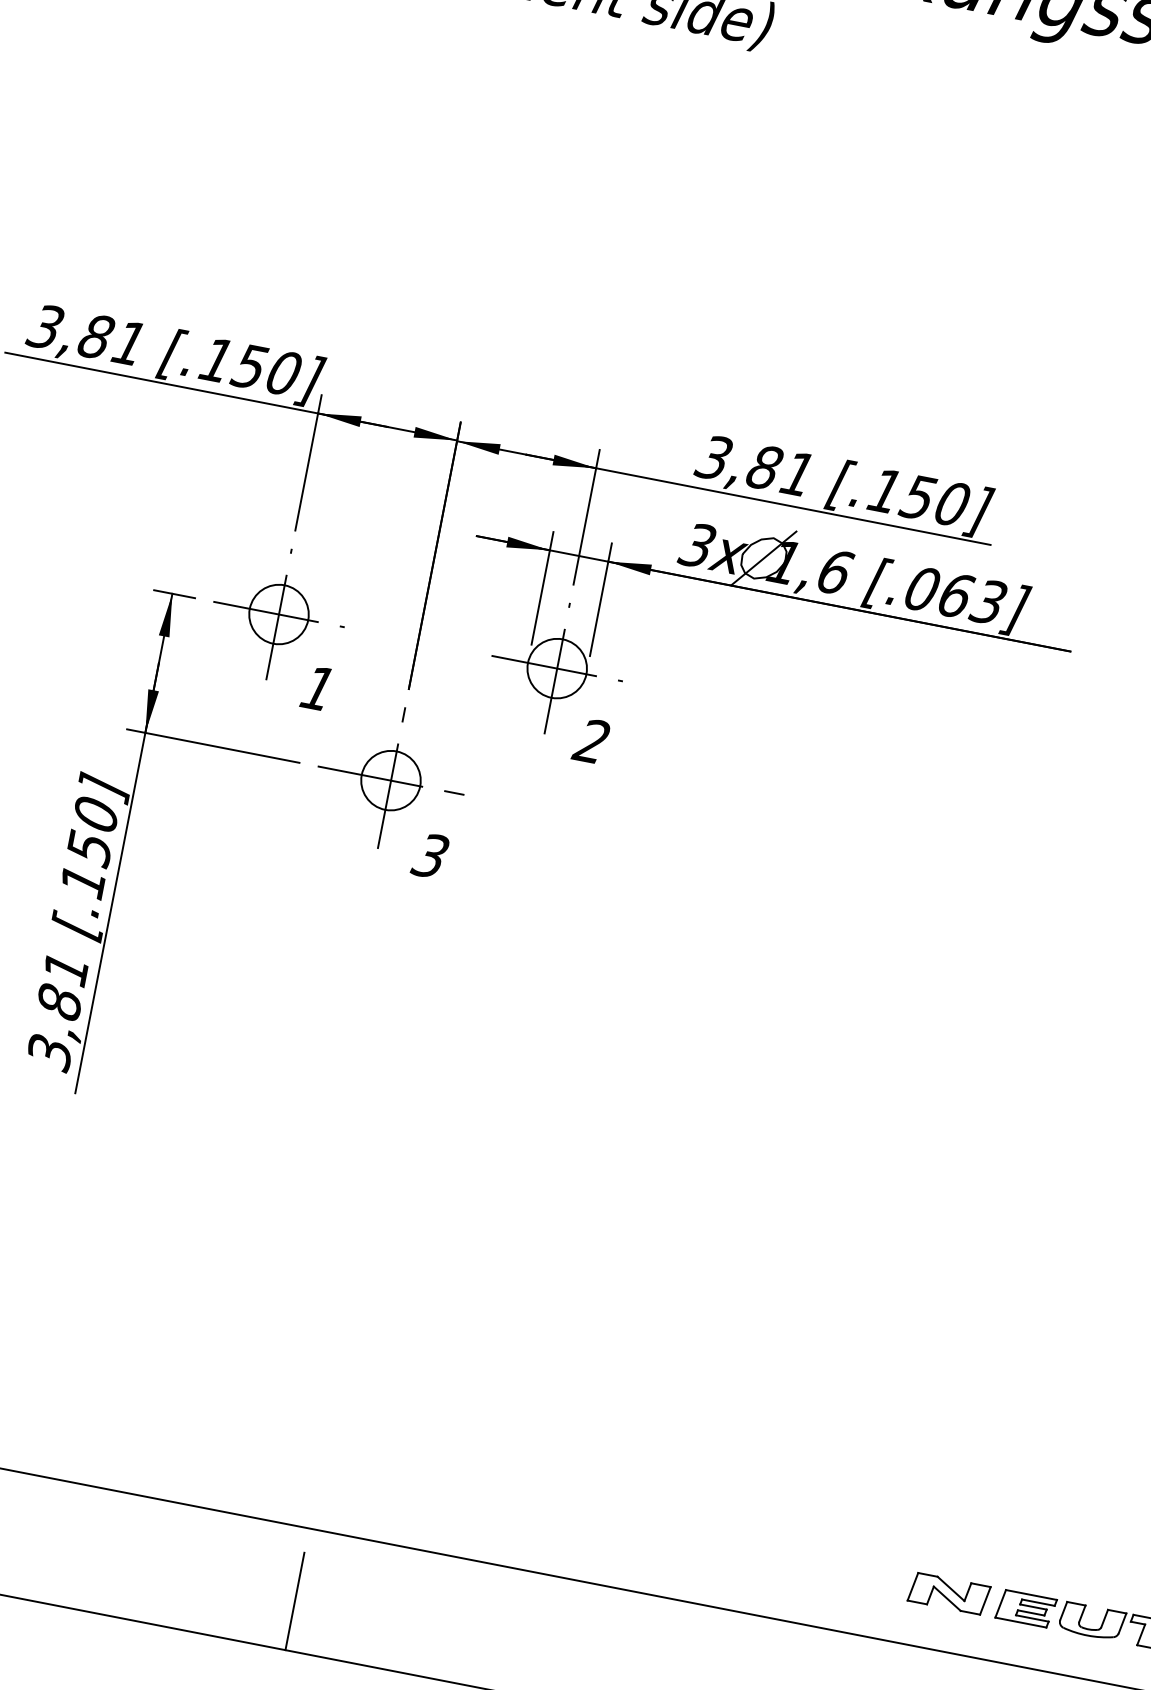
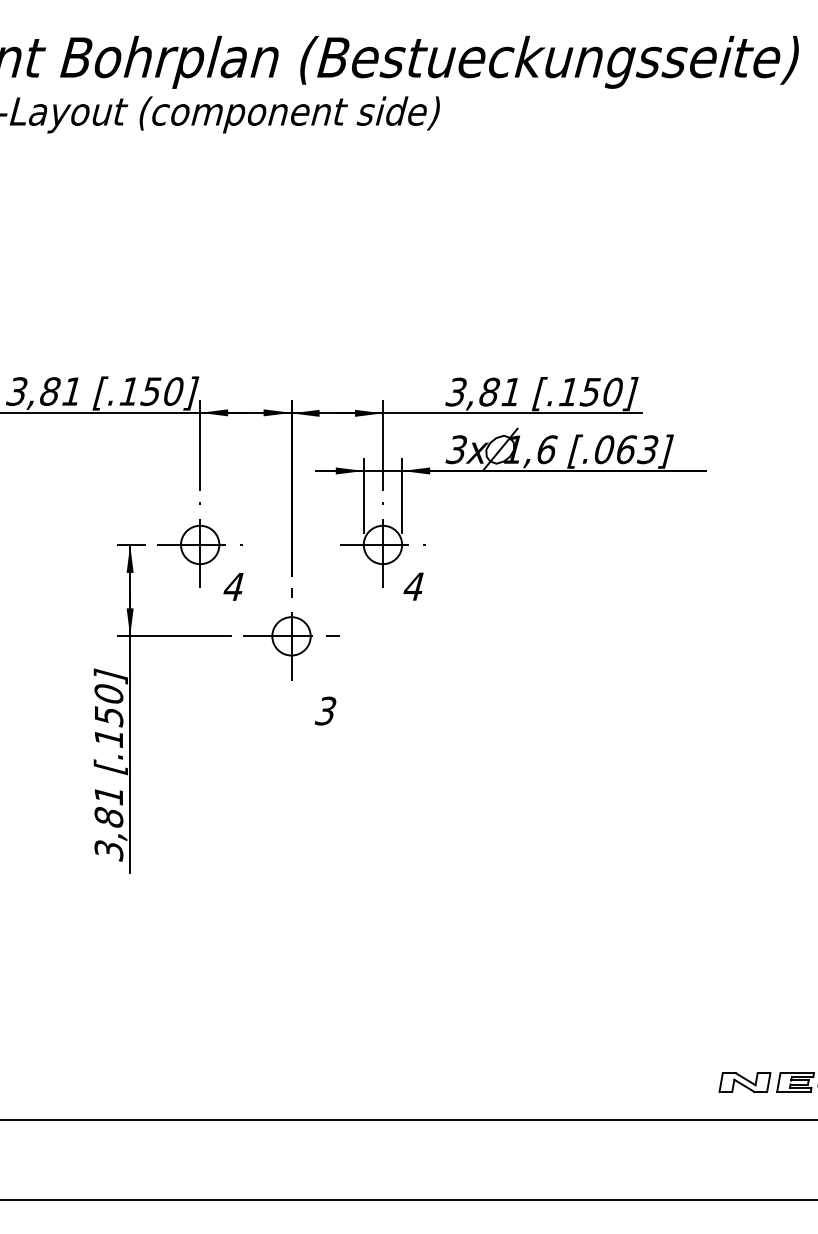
text: (317, 687) -> (233, 586), 1 -> 4
text: (589, 740) -> (412, 586), 2 -> 4
text: (430, 854) -> (325, 710), moved
line: (294, 1600) -> (331, 1167), removed

